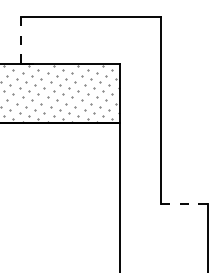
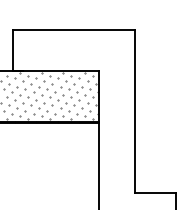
line: (21, 40) -> (13, 50), dashed -> solid
line: (184, 203) -> (155, 192), dashed -> solid

